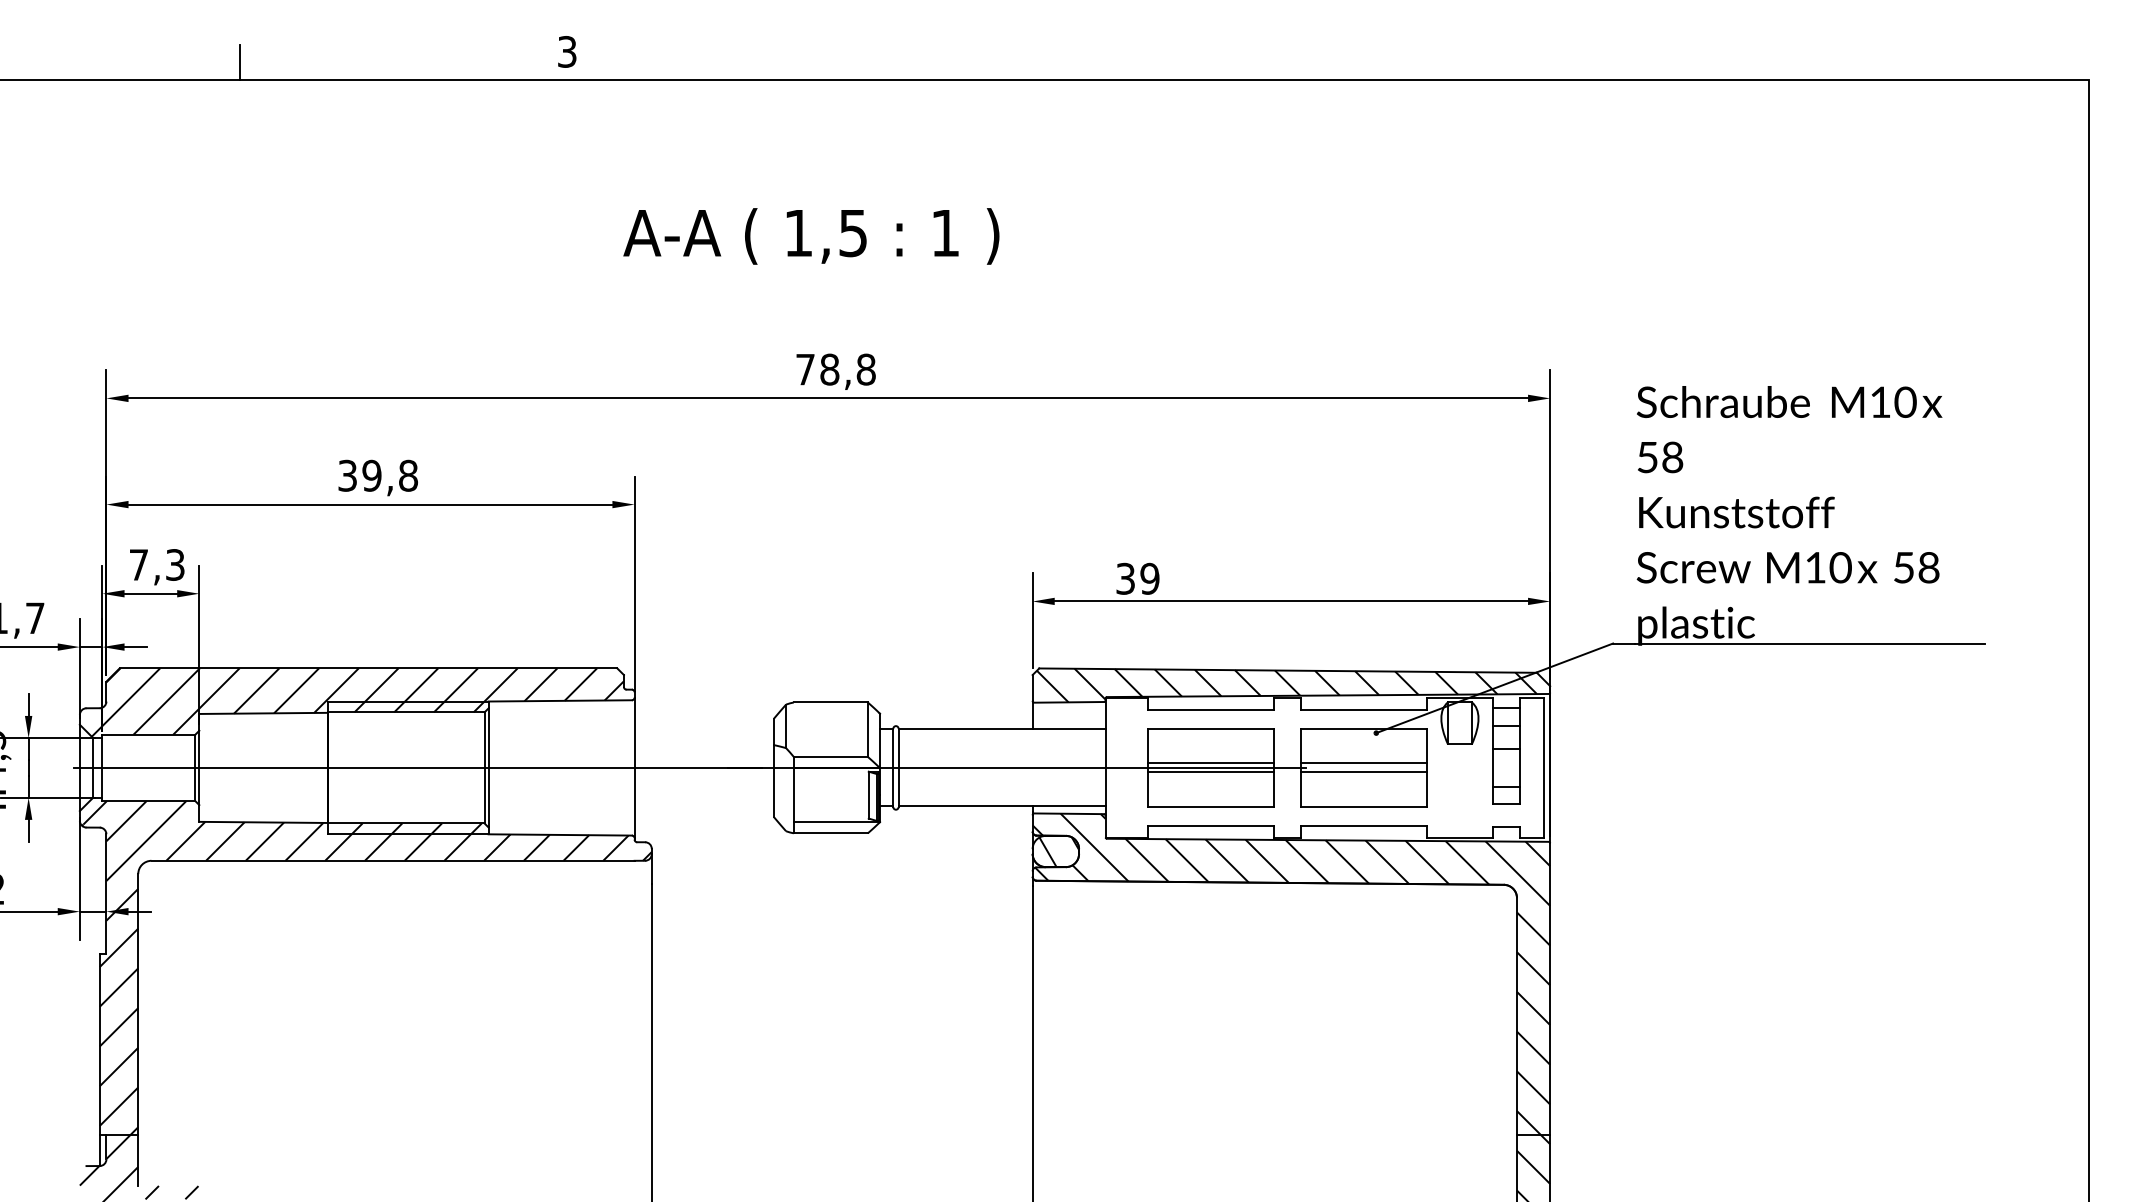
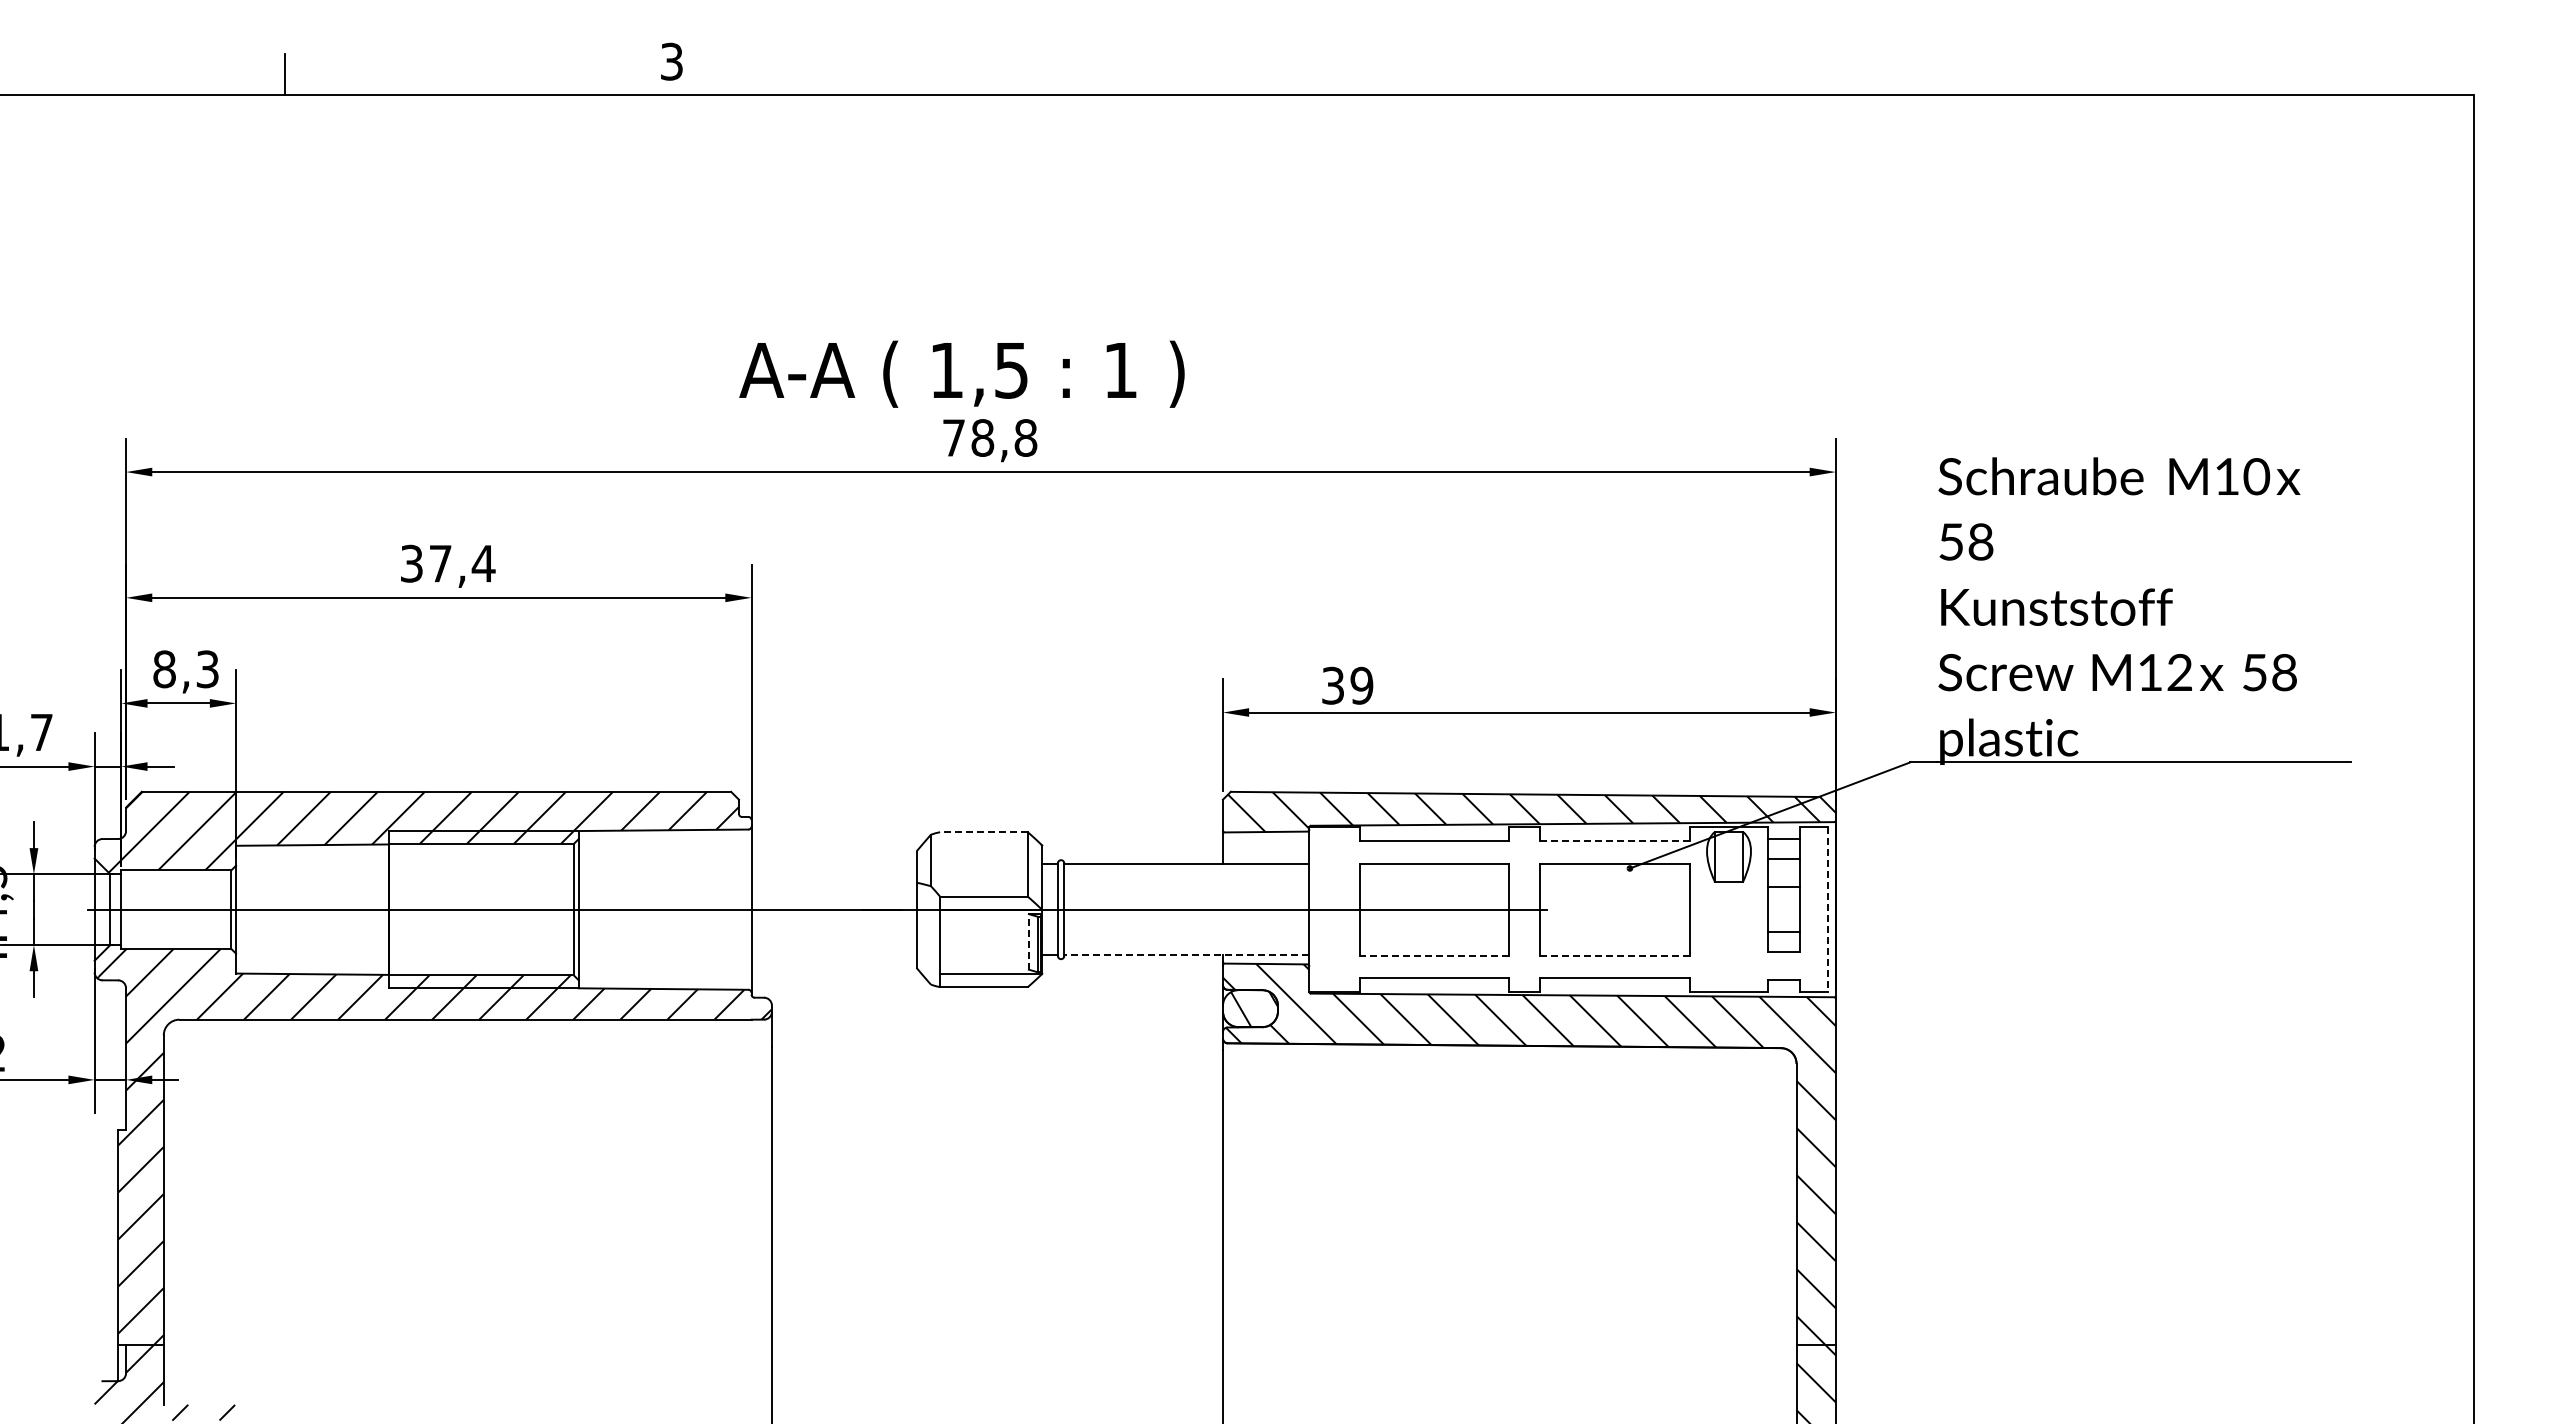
text: (811, 235) -> (961, 373), moved
text: (390, 475) -> (462, 563), 39,8 -> 37,4
text: (138, 565) -> (164, 669), 7,3 -> 8,3
text: (1840, 567) -> (2179, 672), M10 -> M12
line: (830, 702) -> (983, 832), solid -> dashed
line: (1364, 710) -> (1615, 841), solid -> dashed
line: (1210, 763) -> (1433, 904), removed
line: (1363, 763) -> (1614, 904), removed
line: (1543, 767) -> (1828, 909), solid -> dashed
line: (1210, 771) -> (1433, 914), removed
line: (1363, 771) -> (1614, 914), removed
line: (868, 794) -> (1028, 941), solid -> dashed
line: (1001, 806) -> (1186, 955), solid -> dashed
line: (1211, 806) -> (1434, 955), solid -> dashed
line: (1364, 806) -> (1615, 955), solid -> dashed

